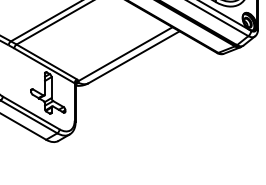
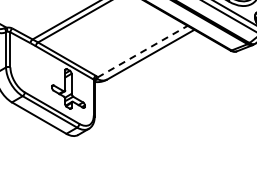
line: (125, 53) -> (142, 51), solid -> dashed

